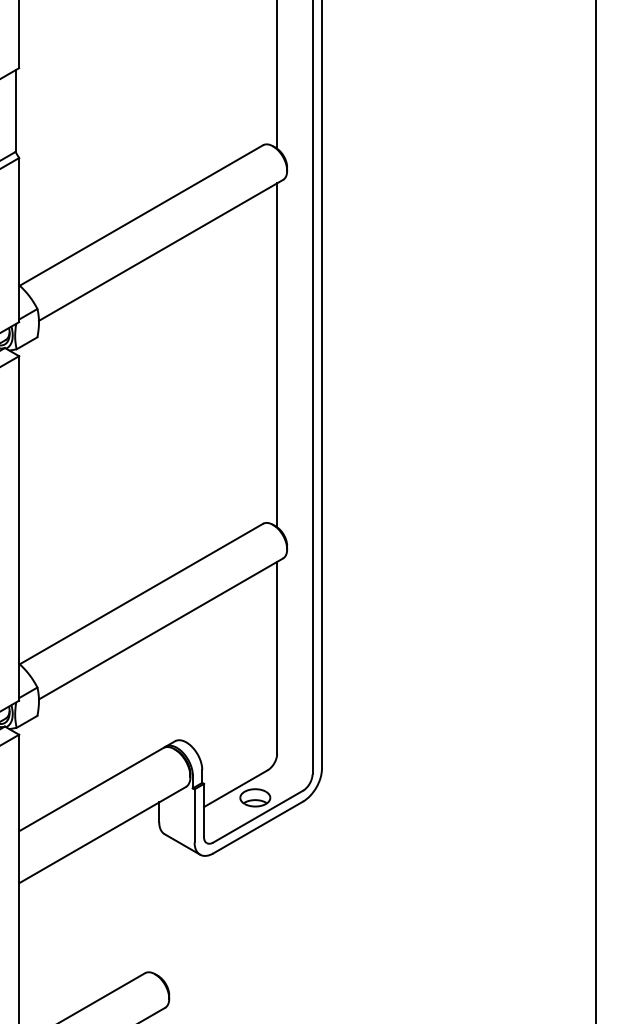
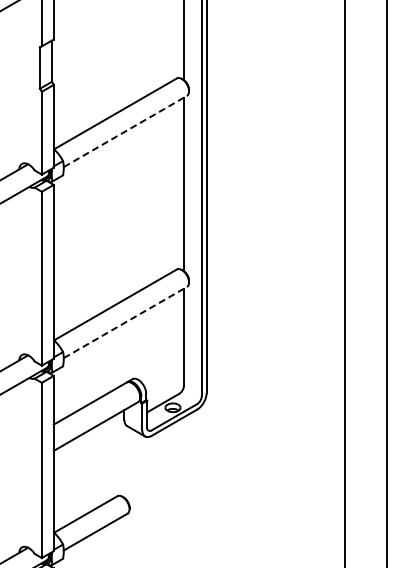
line: (161, 250) -> (125, 131), solid -> dashed
line: (161, 628) -> (125, 322), solid -> dashed

